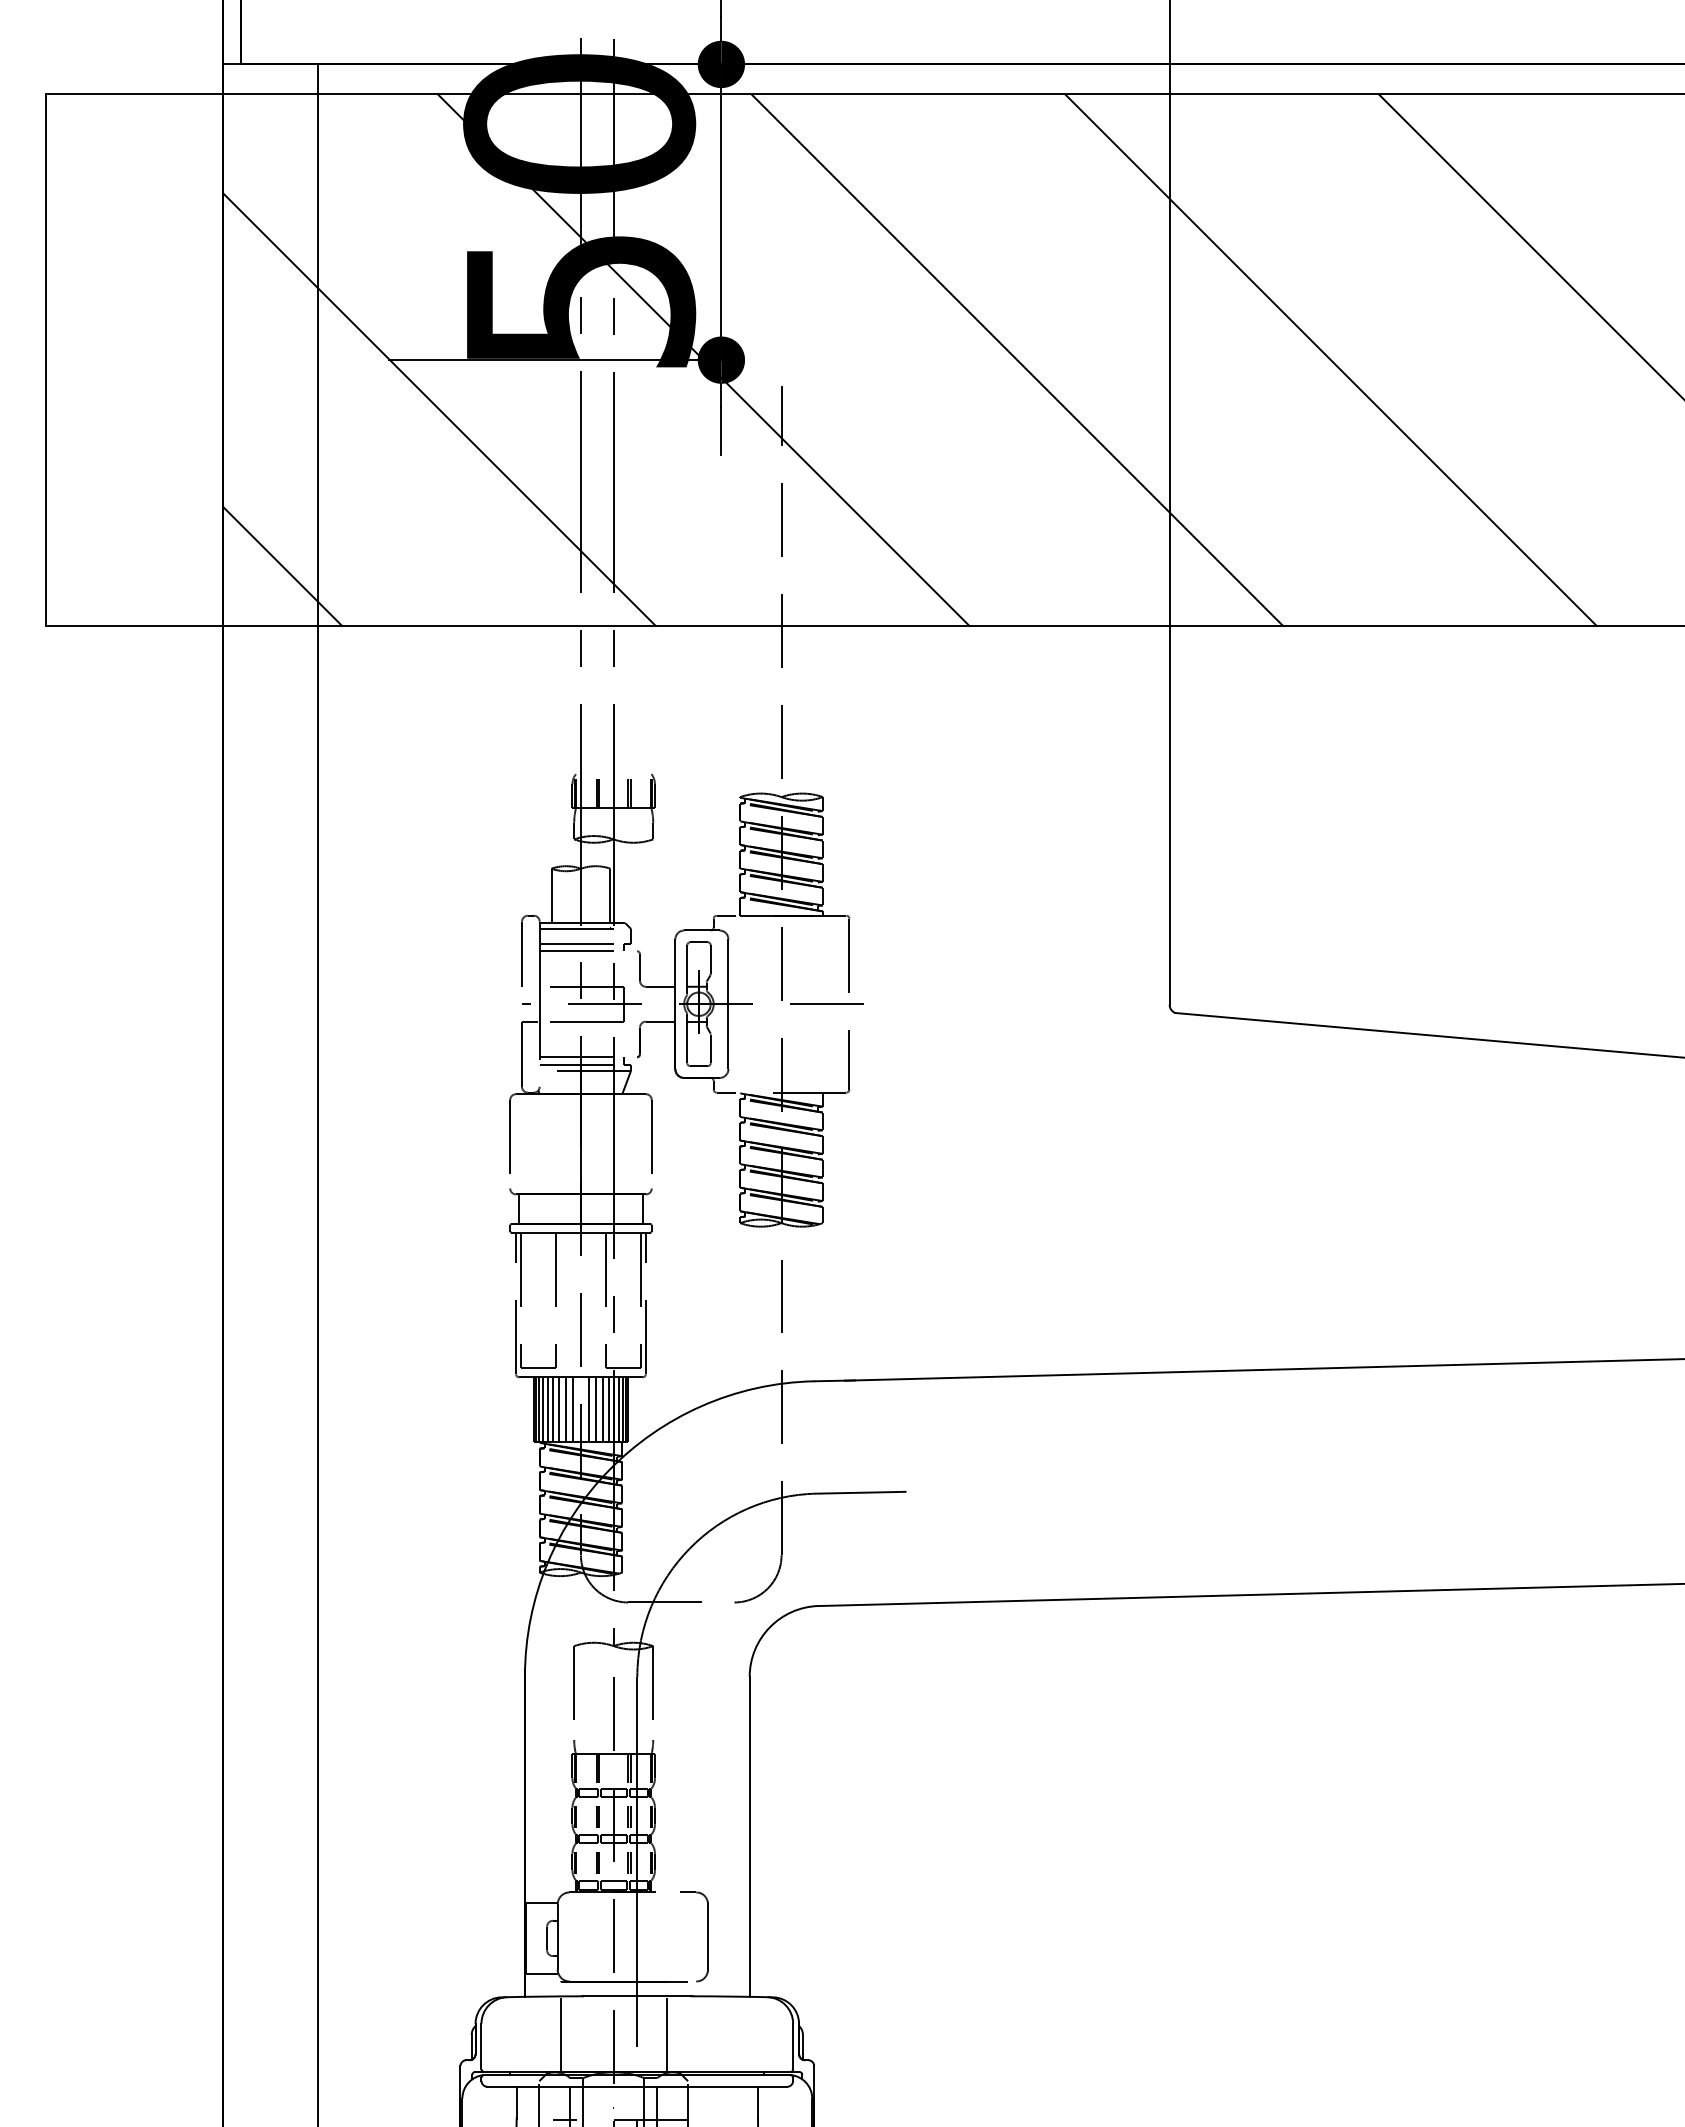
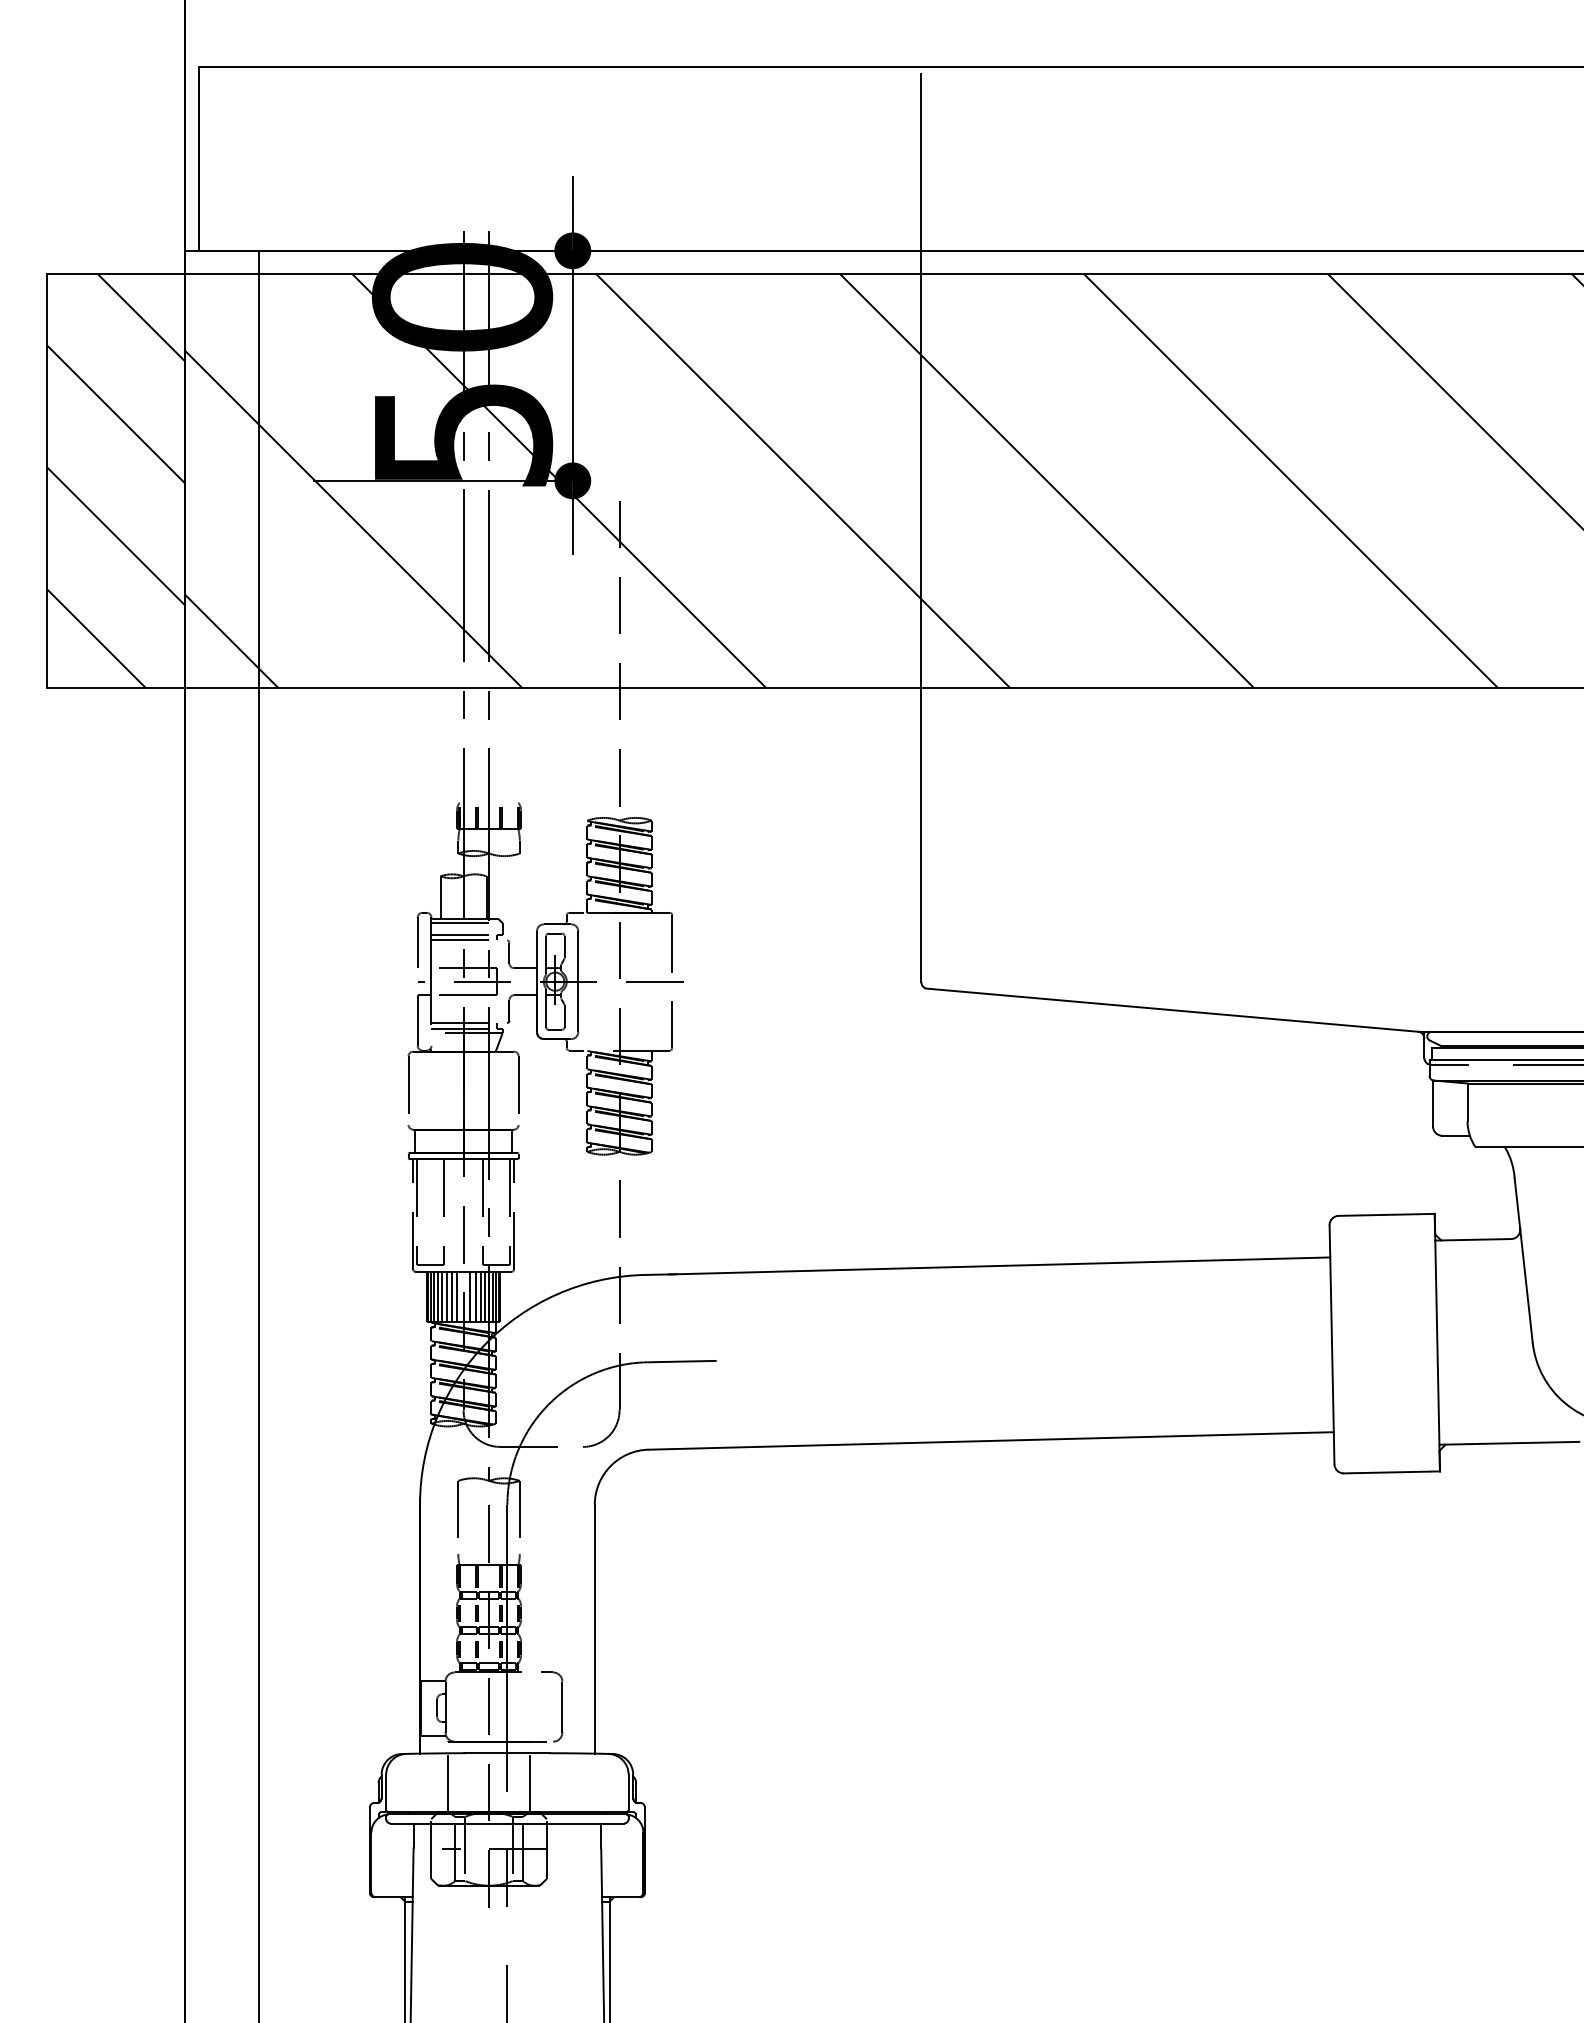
hatch: (134, 359) -> (116, 480), added

